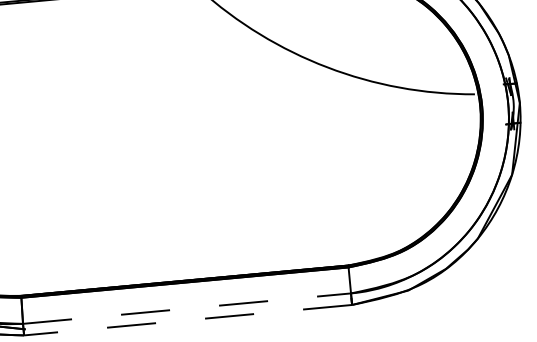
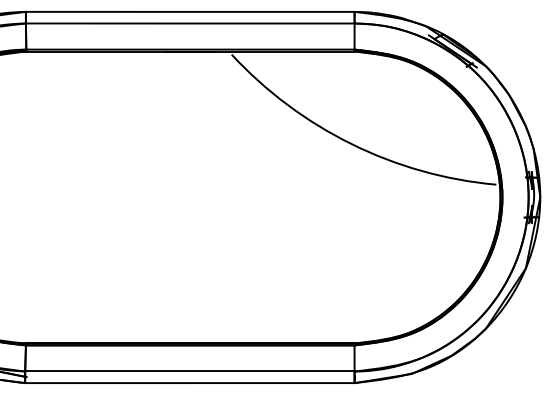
line: (186, 308) -> (189, 371), dashed -> solid
line: (187, 320) -> (189, 383), dashed -> solid

